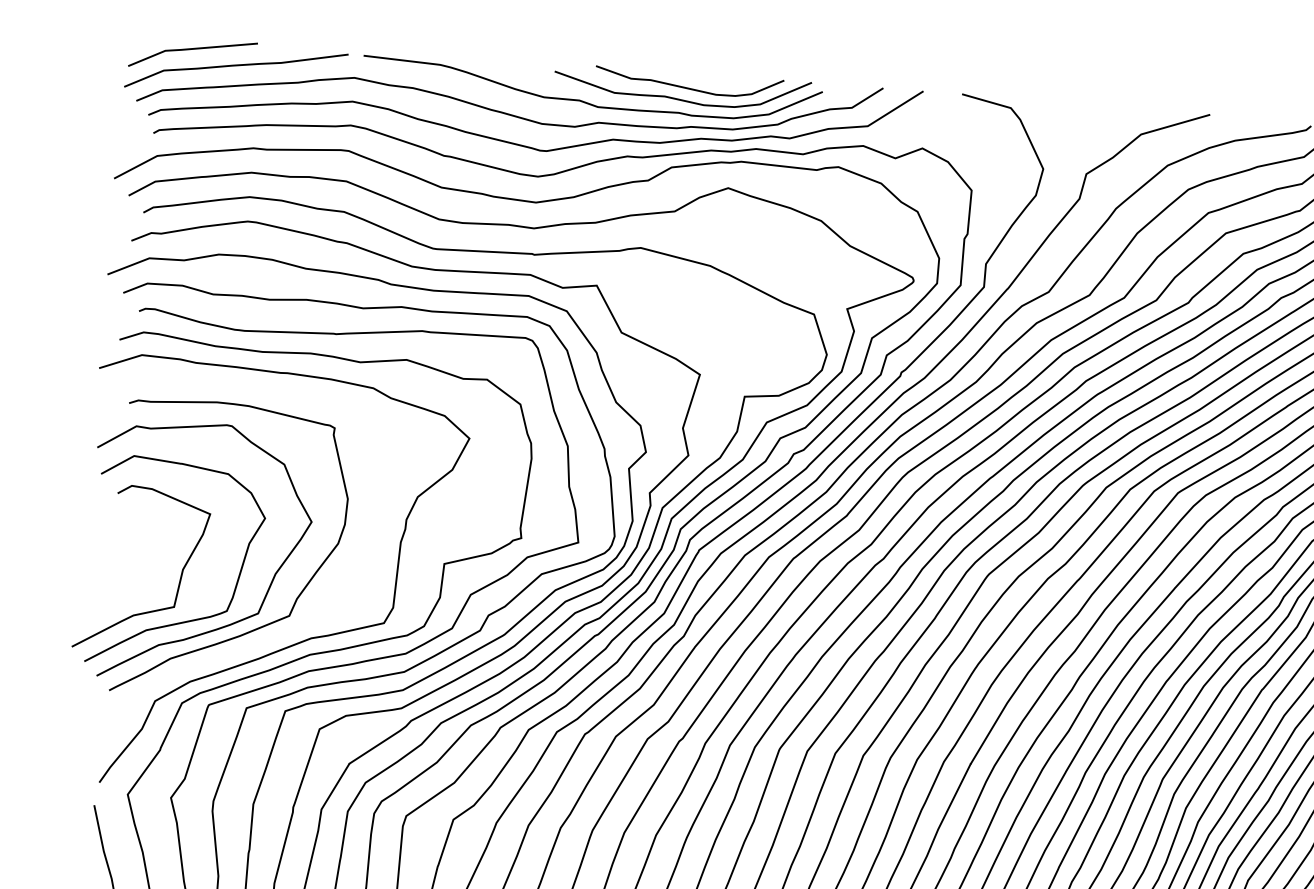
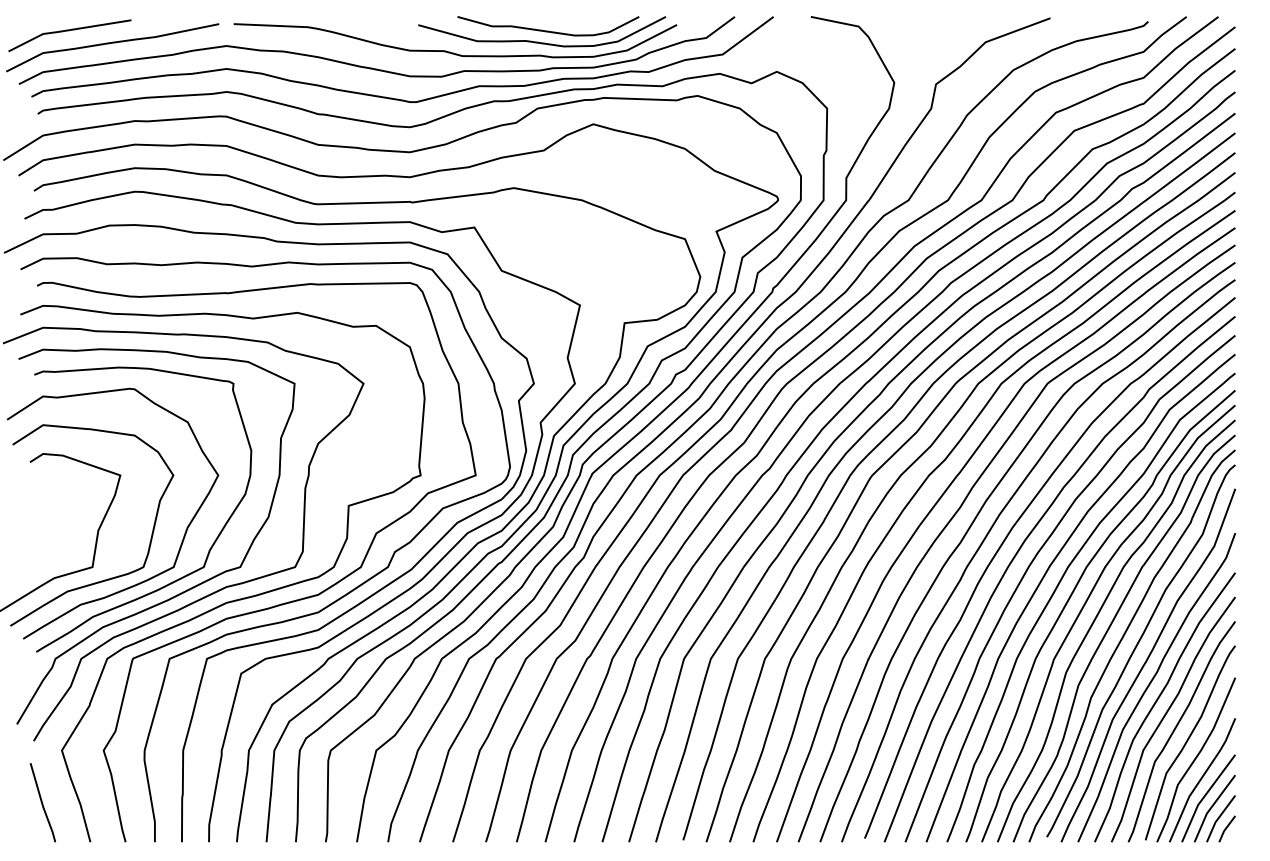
curve: (265, 639) -> (182, 591), added

